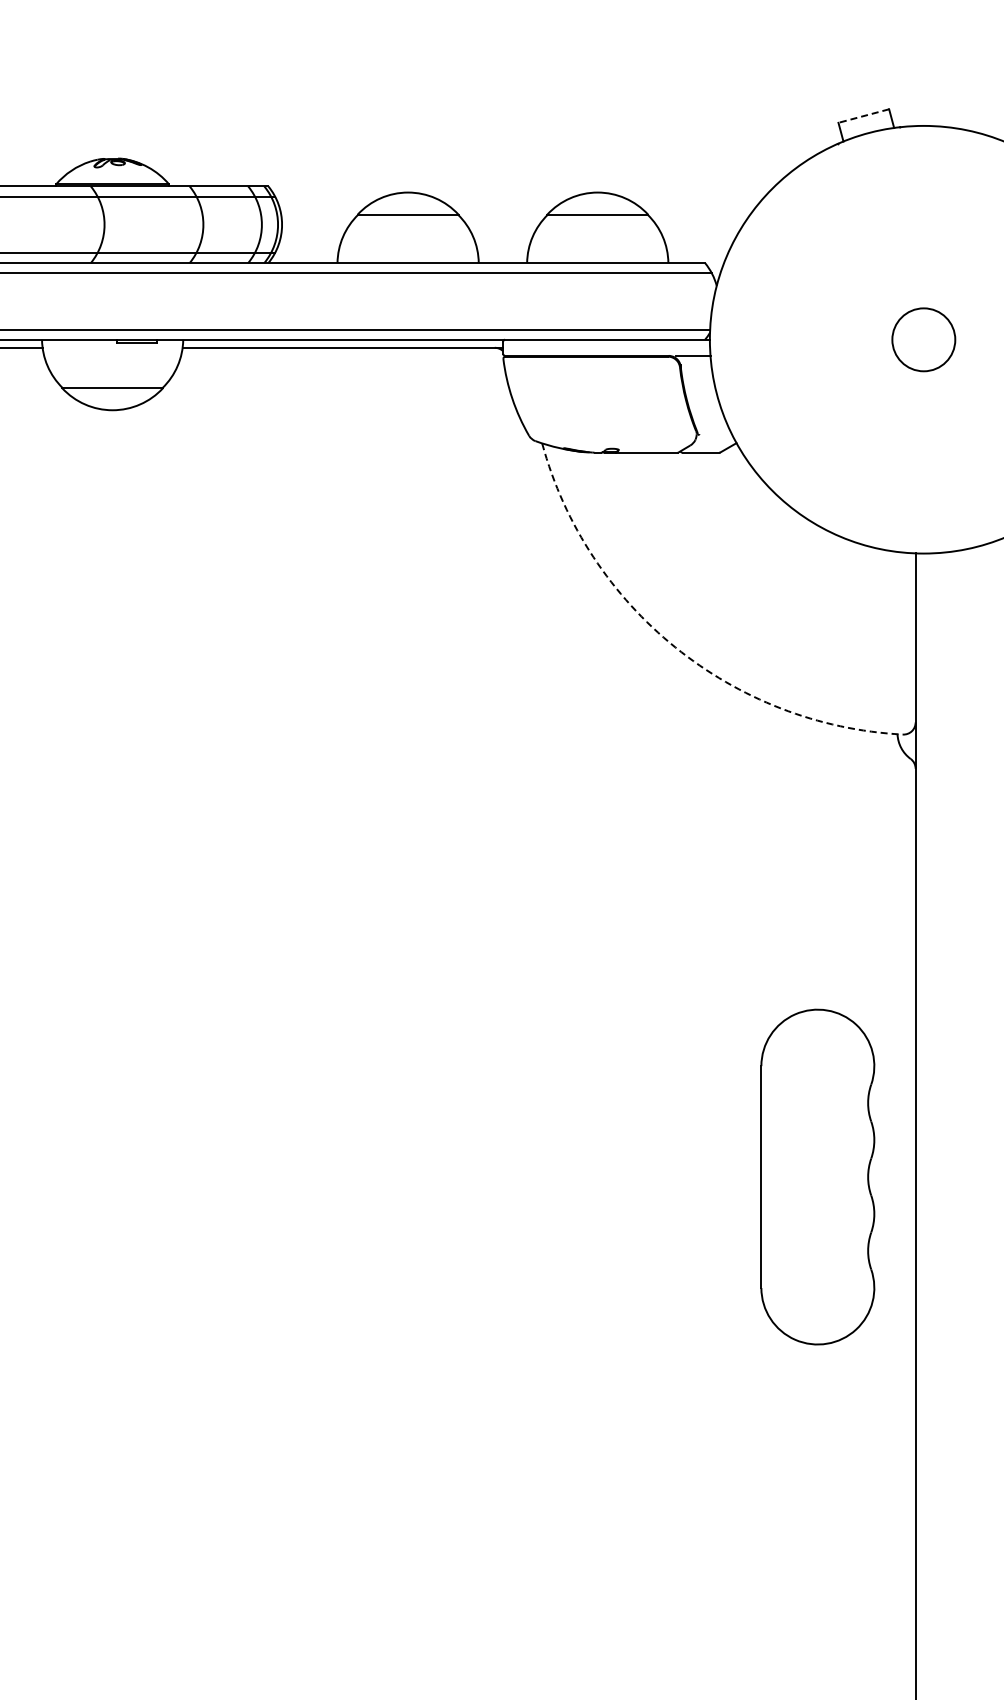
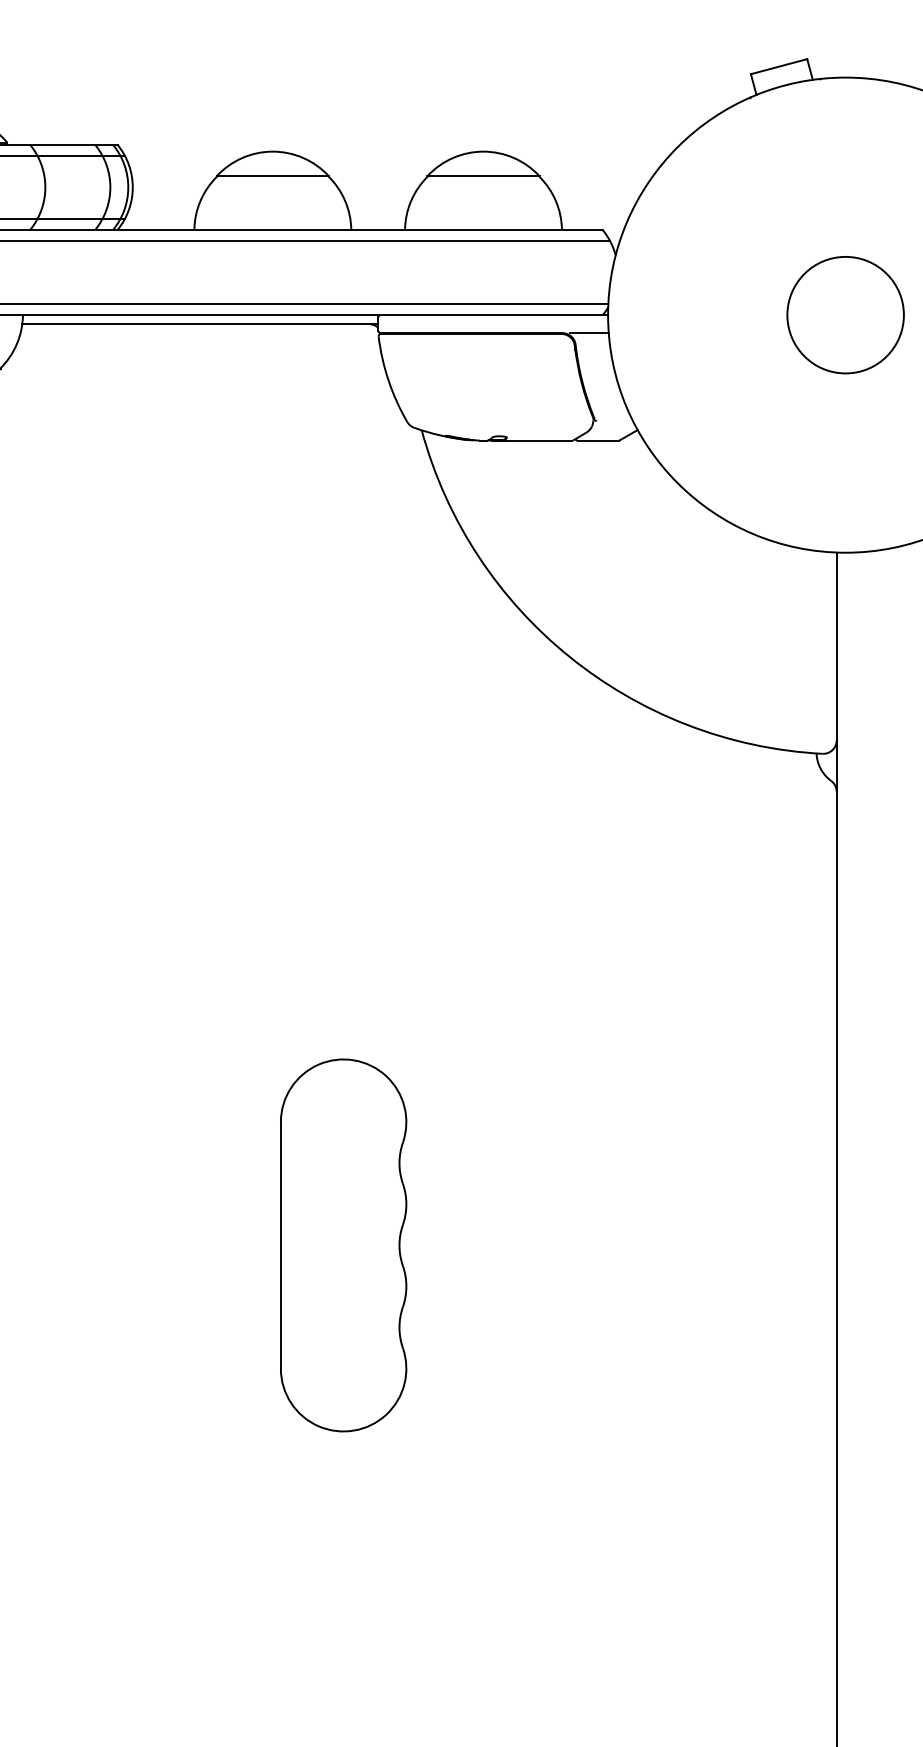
line: (863, 116) -> (778, 67), dashed -> solid
circle: (923, 339) -> (845, 314), size x1.67
arc: (675, 647) -> (569, 657), dashed -> solid
part: (817, 1176) -> (343, 1244), moved

